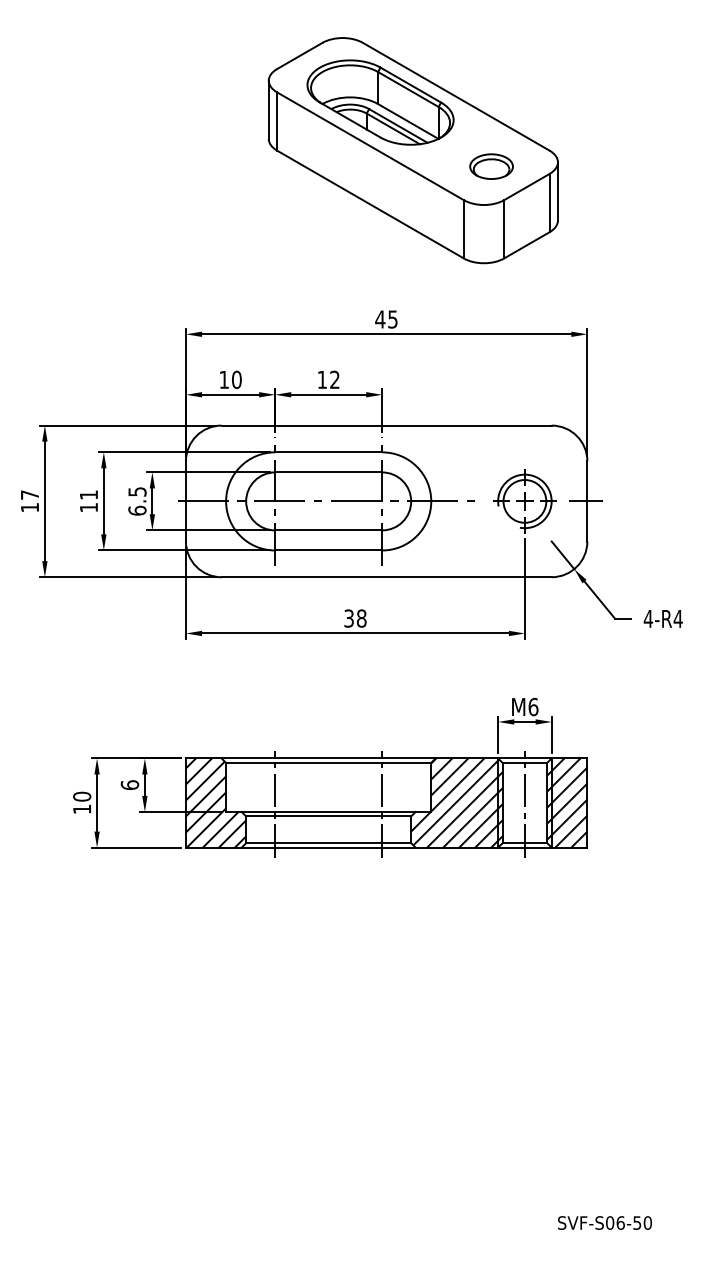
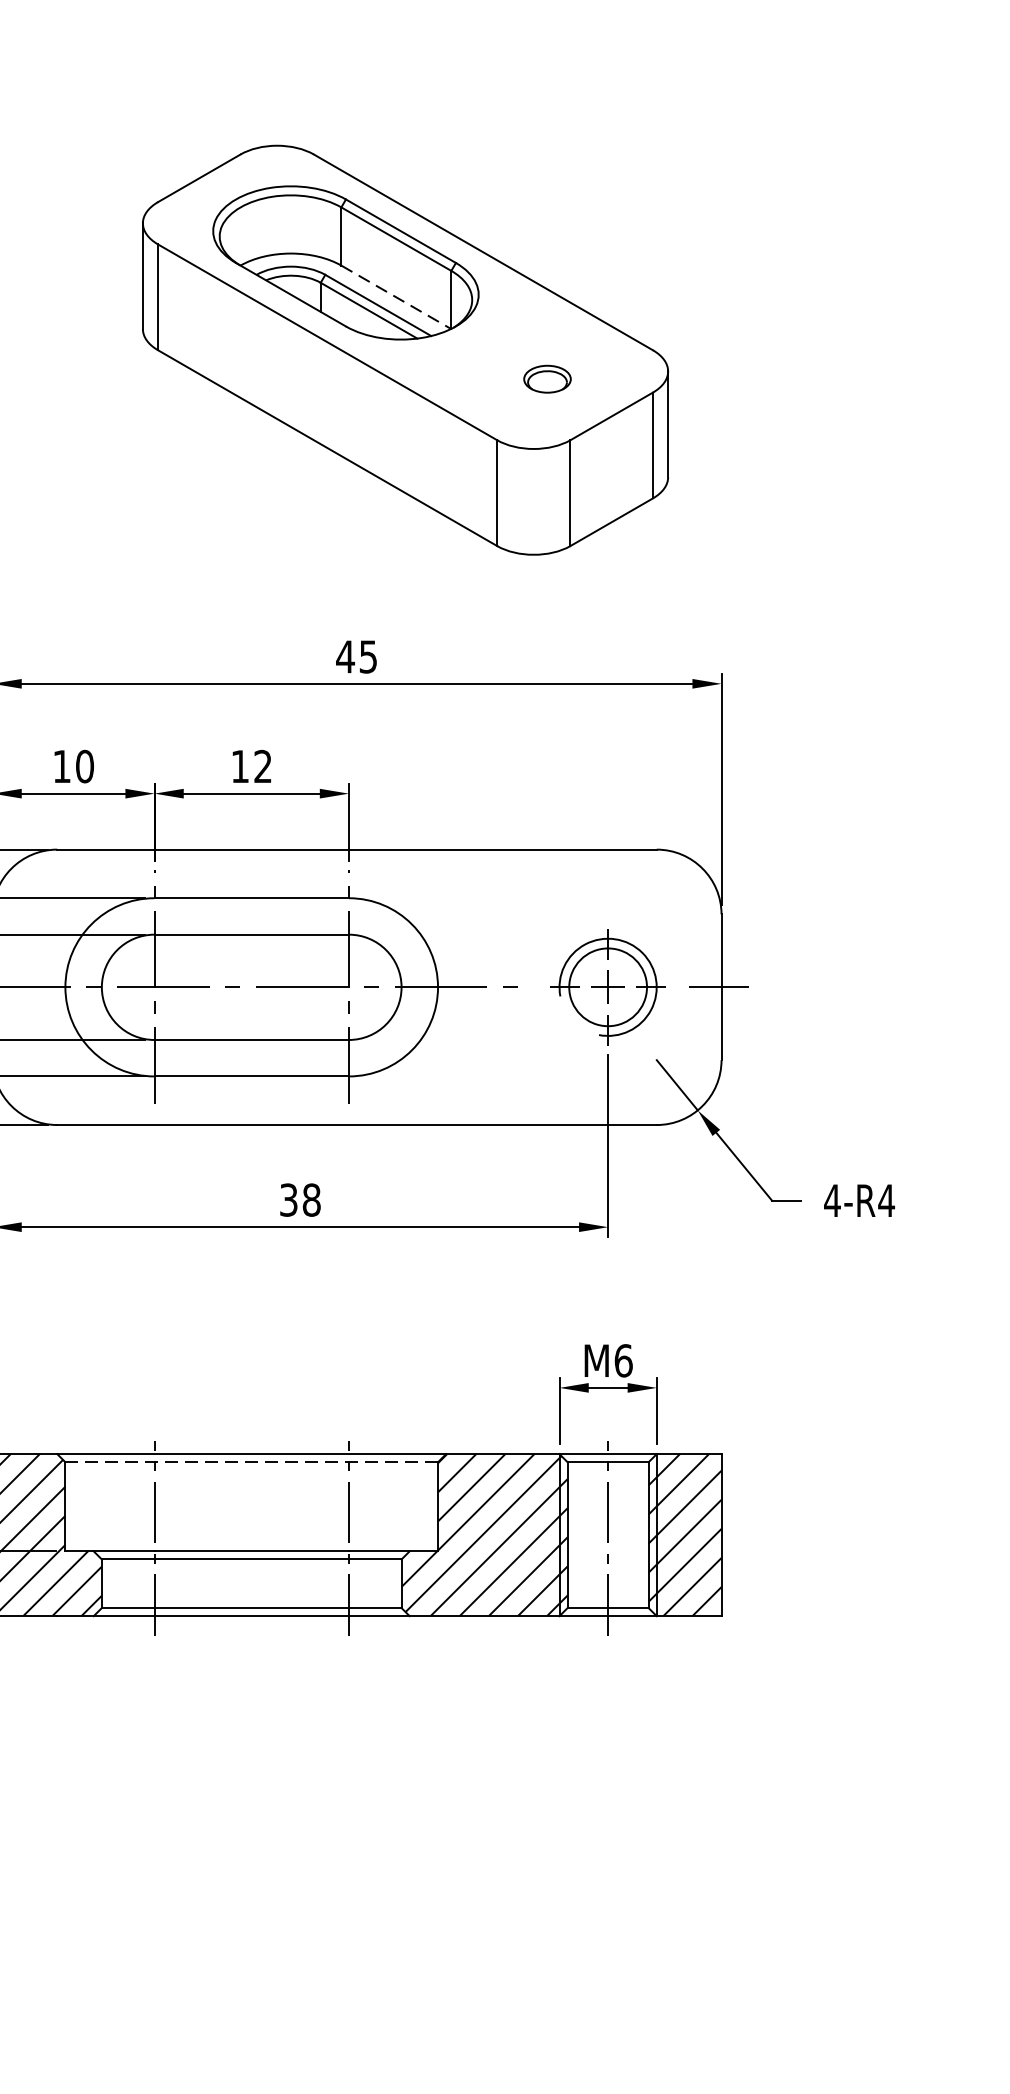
line: (408, 121) -> (396, 297), solid -> dashed
part: (491, 166) -> (547, 379), size x0.6
line: (328, 762) -> (251, 1461), solid -> dashed

